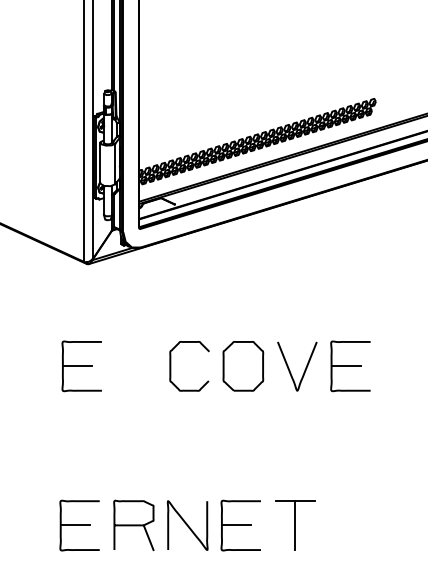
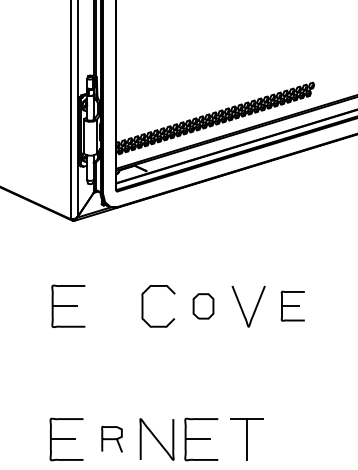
part: (349, 365) -> (292, 305), size x0.7
part: (243, 366) -> (203, 306), size x0.6
part: (133, 524) -> (111, 438), size x0.6

